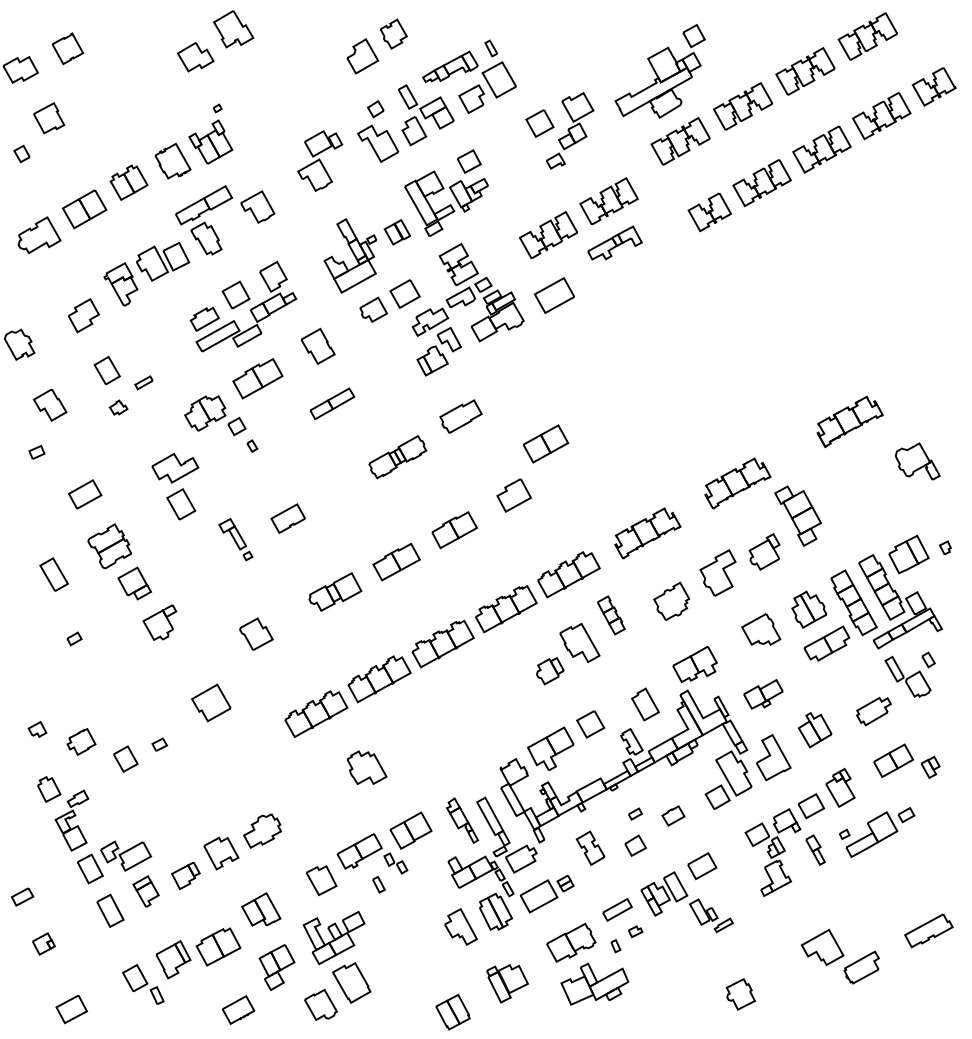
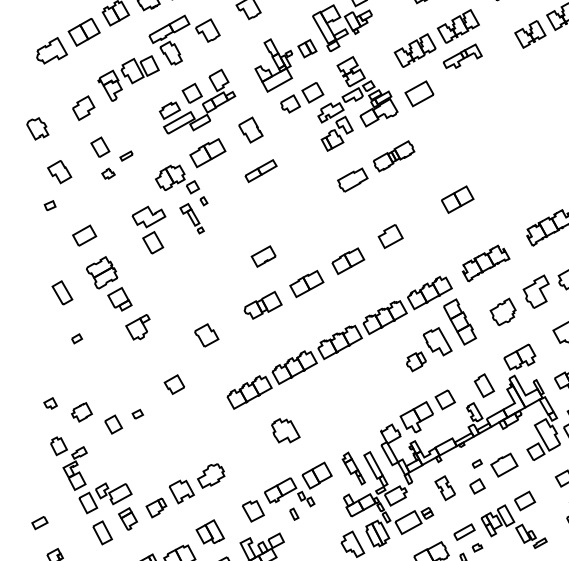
part: (545, 443) -> (457, 199), moved
part: (397, 457) -> (393, 156), moved
part: (287, 518) -> (263, 256), moved
part: (235, 539) -> (191, 218), moved
part: (611, 615) -> (460, 322), size x1.67
part: (210, 703) -> (174, 384), size x0.71
part: (673, 815) -> (504, 464), size x1.67

